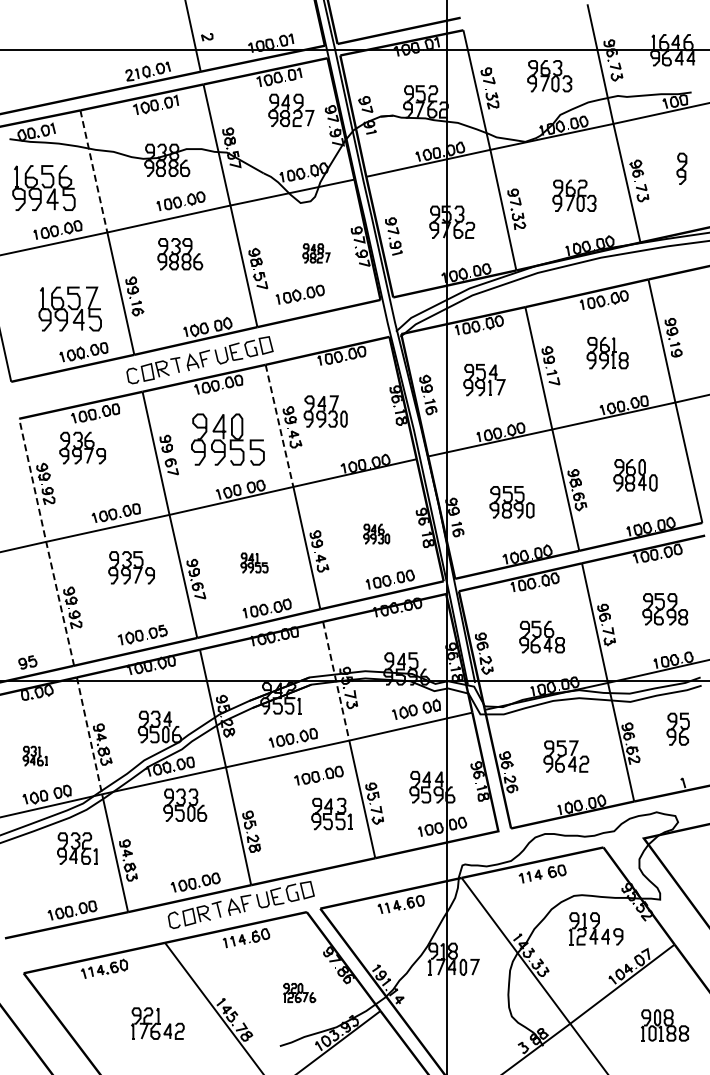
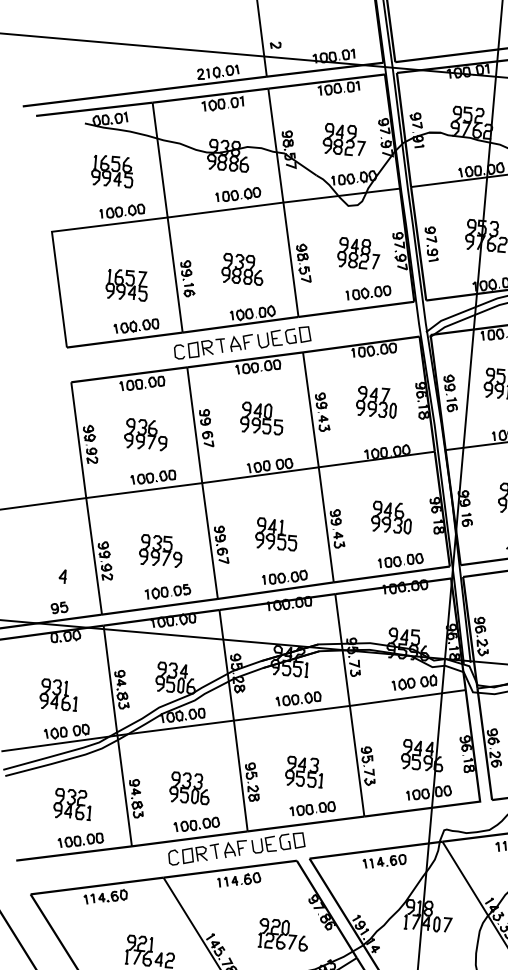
part: (291, 109) -> (344, 139), moved
line: (93, 171) -> (159, 160), dashed -> solid
part: (43, 187) -> (112, 170), size x0.71
part: (316, 253) -> (358, 253), size x1.67
part: (180, 254) -> (243, 269), moved
part: (299, 294) -> (367, 292), moved
part: (69, 308) -> (126, 284), size x0.71
part: (325, 411) -> (376, 402), moved
line: (279, 425) -> (310, 409), dashed -> solid
part: (227, 439) -> (261, 418), size x0.62
part: (82, 447) -> (146, 434), moved
part: (376, 533) -> (391, 517), size x1.67
line: (46, 541) -> (86, 497), dashed -> solid
part: (254, 562) -> (276, 533), size x1.67
part: (131, 567) -> (160, 550), moved
line: (27, 628) -> (61, 576), added
line: (336, 681) -> (342, 650), dashed -> solid
line: (89, 735) -> (110, 680), dashed -> solid
part: (34, 755) -> (58, 694), size x1.67
part: (318, 775) -> (312, 808), moved
part: (185, 804) -> (190, 787), moved
part: (331, 813) -> (304, 771), moved
part: (77, 848) -> (72, 804), moved
part: (299, 992) -> (283, 934), size x1.67

